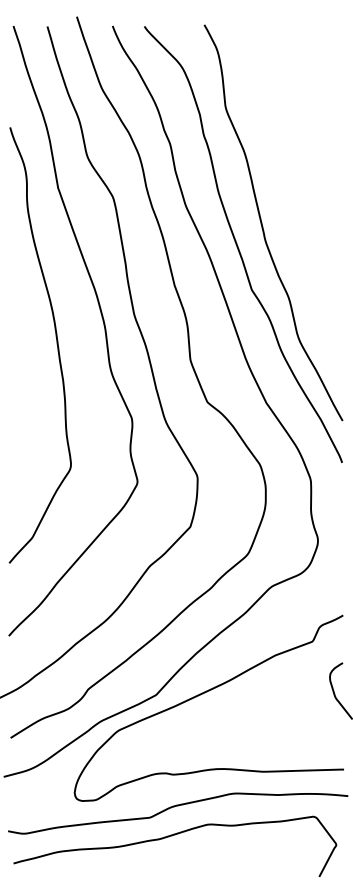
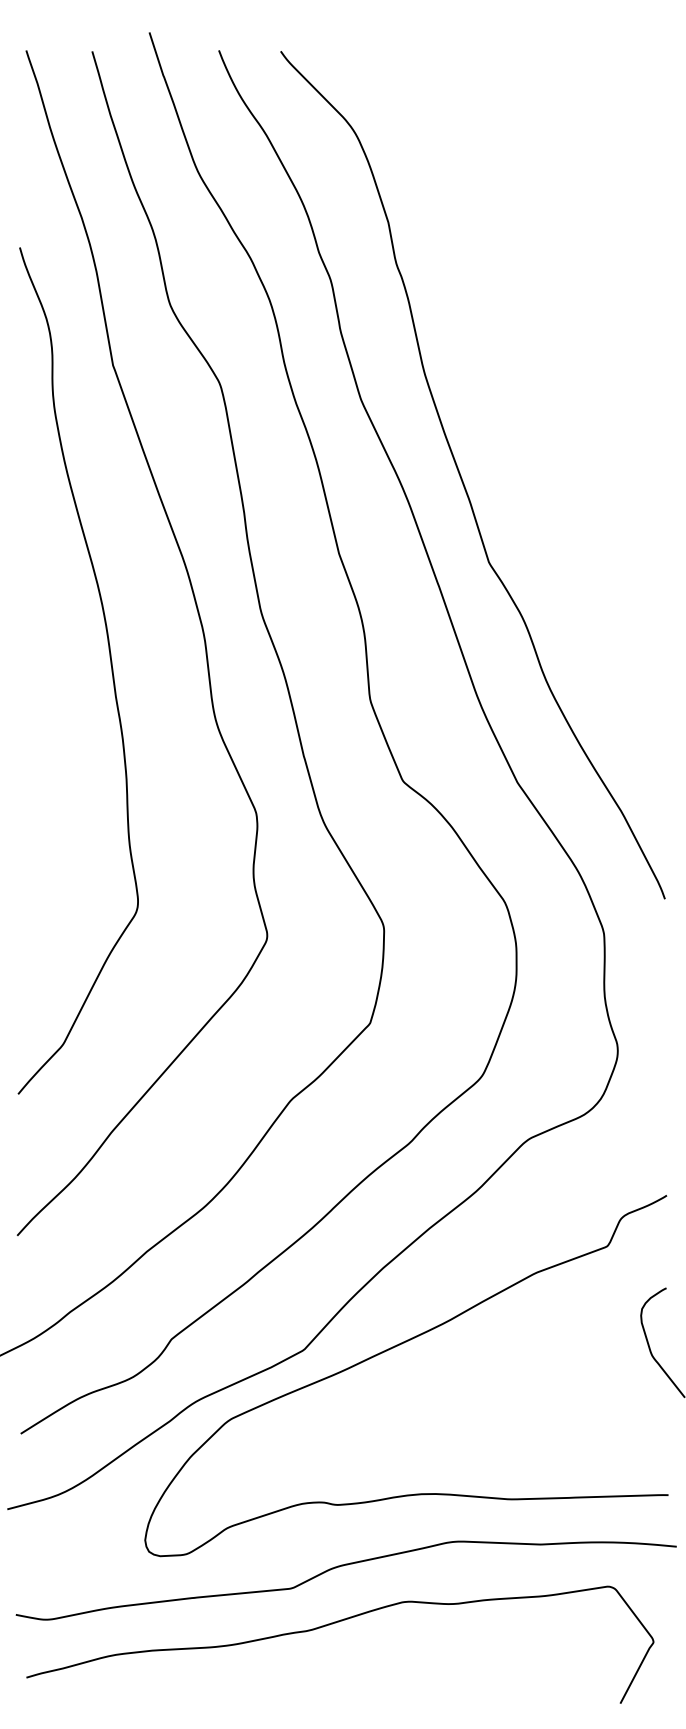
curve: (263, 226) -> (512, 439), removed

